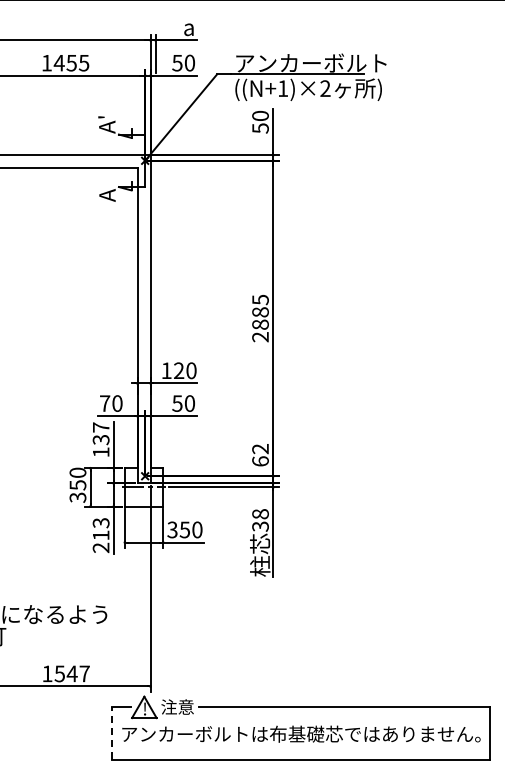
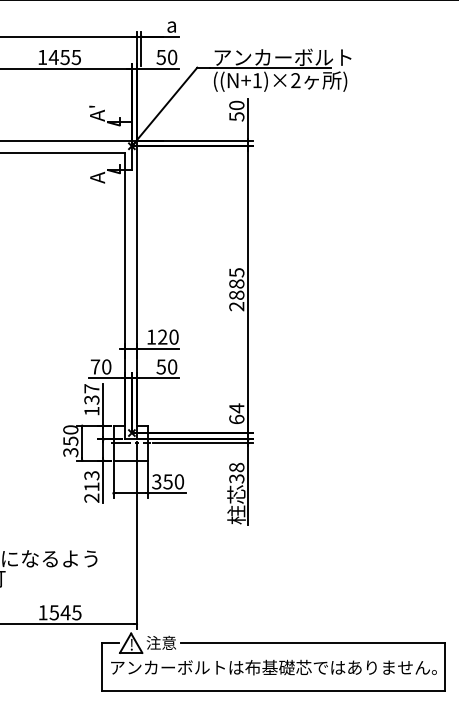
text: (260, 449) -> (236, 408), 62 -> 64
text: (84, 673) -> (76, 612), 1547 -> 1545
line: (111, 732) -> (101, 666), dashed -> solid

